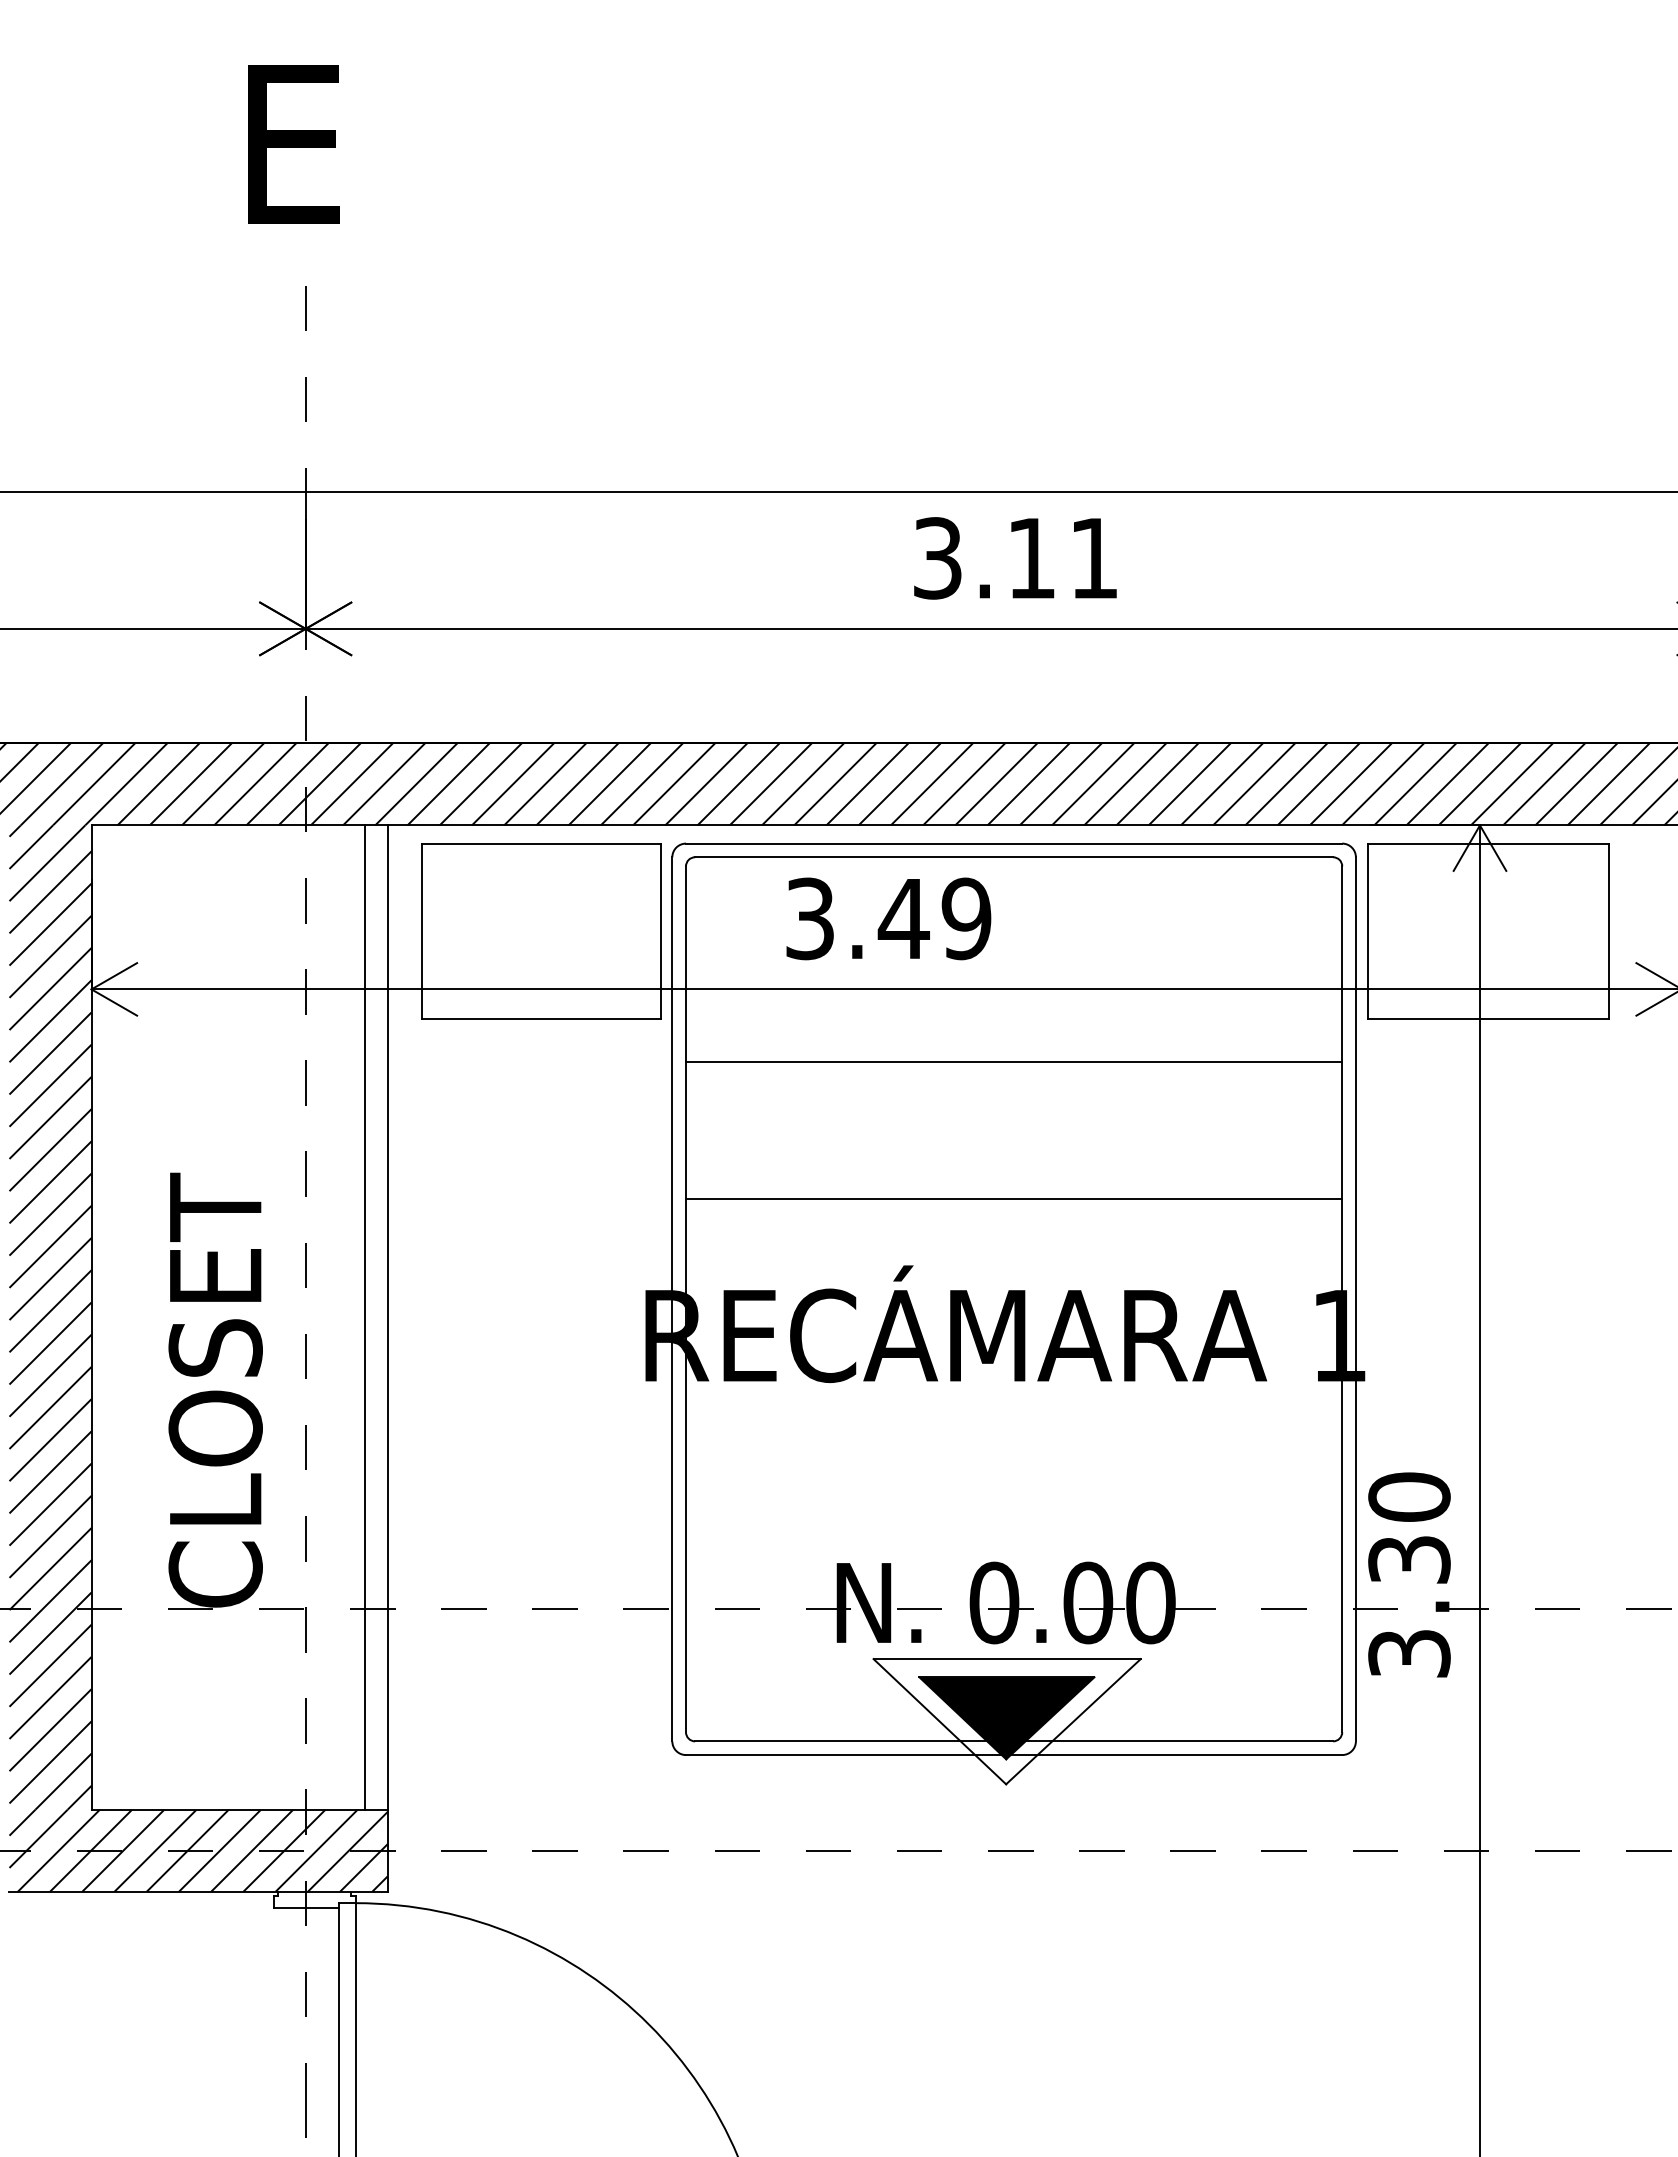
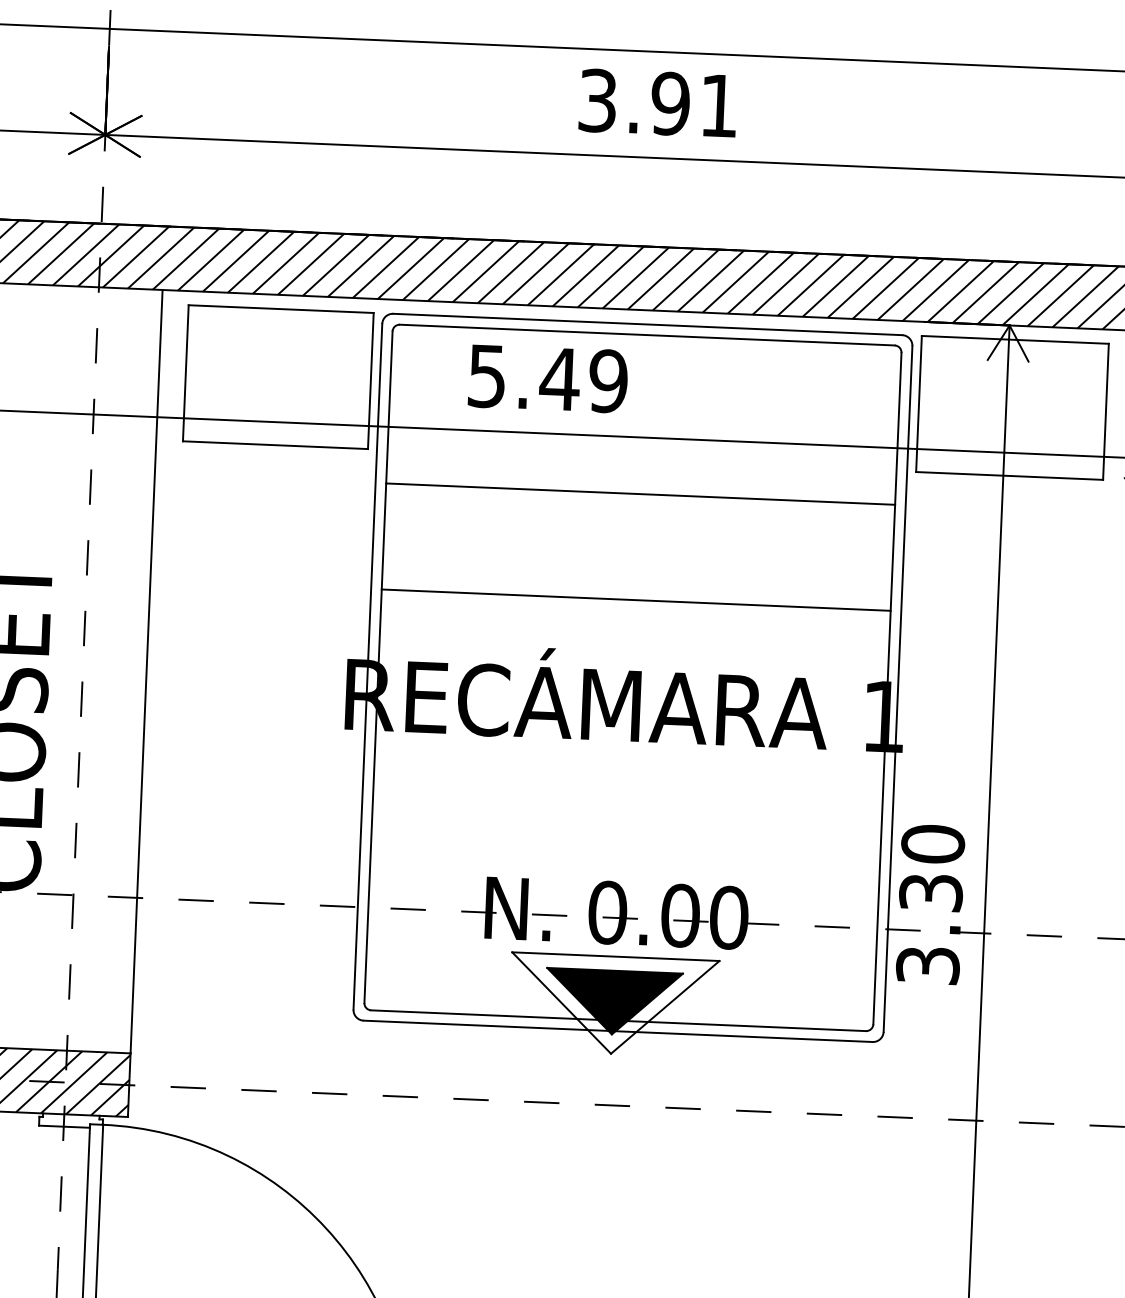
text: (1031, 558) -> (670, 103), 3.11 -> 3.91
text: (809, 918) -> (486, 375), 3.49 -> 5.49
line: (364, 1317) -> (128, 670), removed

